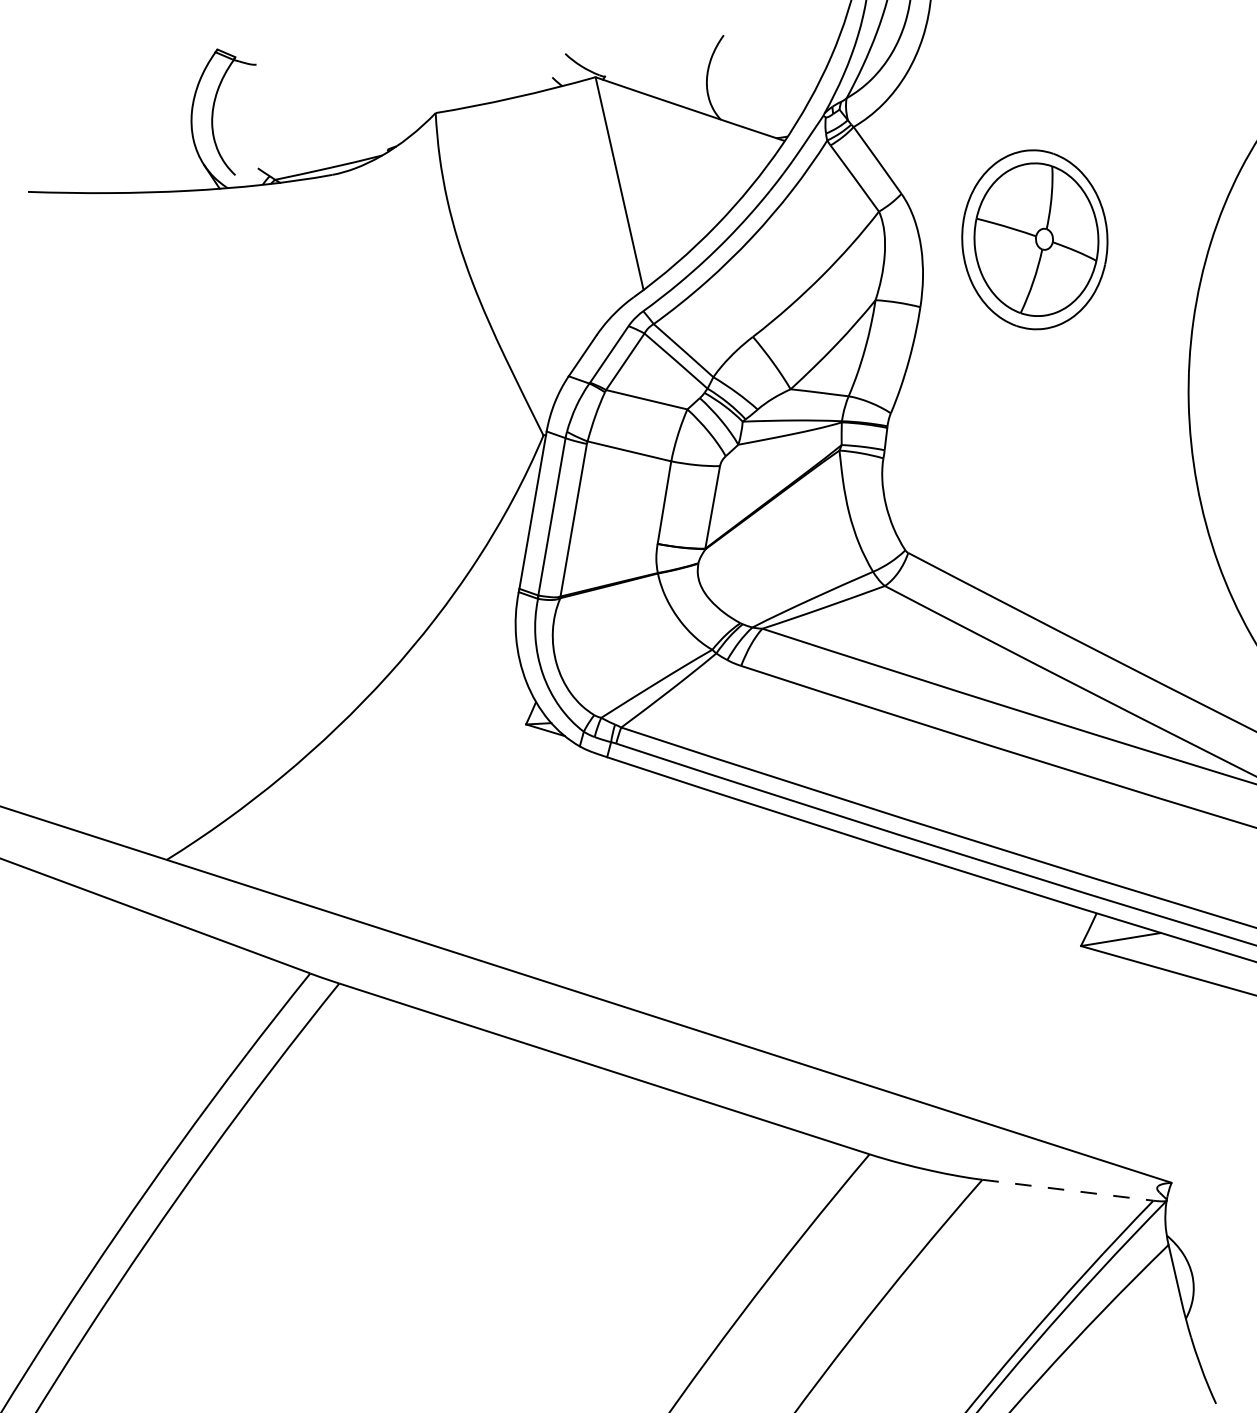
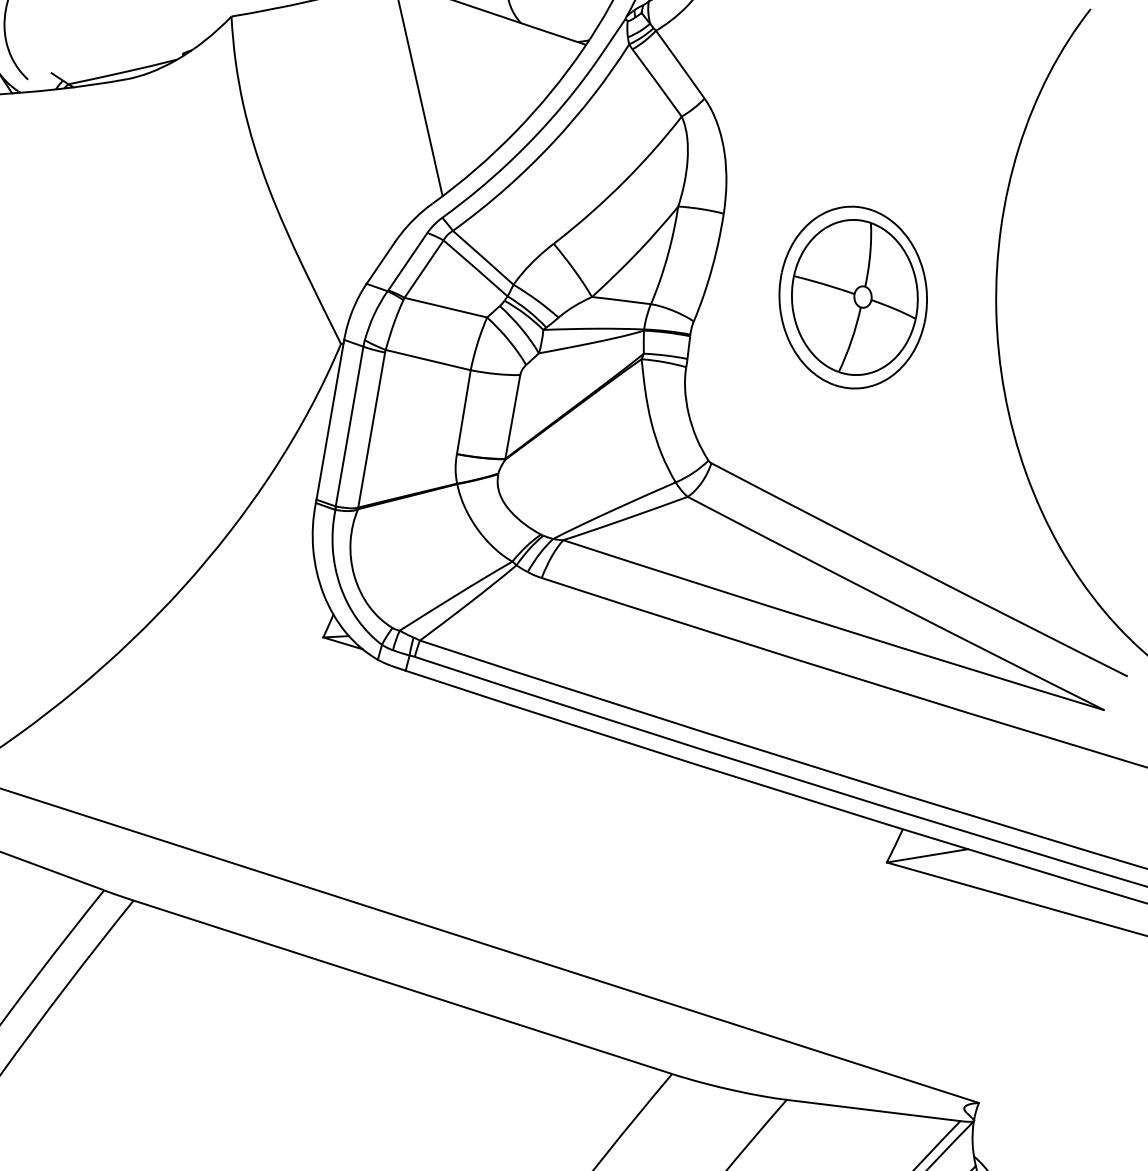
part: (1034, 239) -> (852, 297), moved
line: (1068, 1190) -> (874, 1110), dashed -> solid

